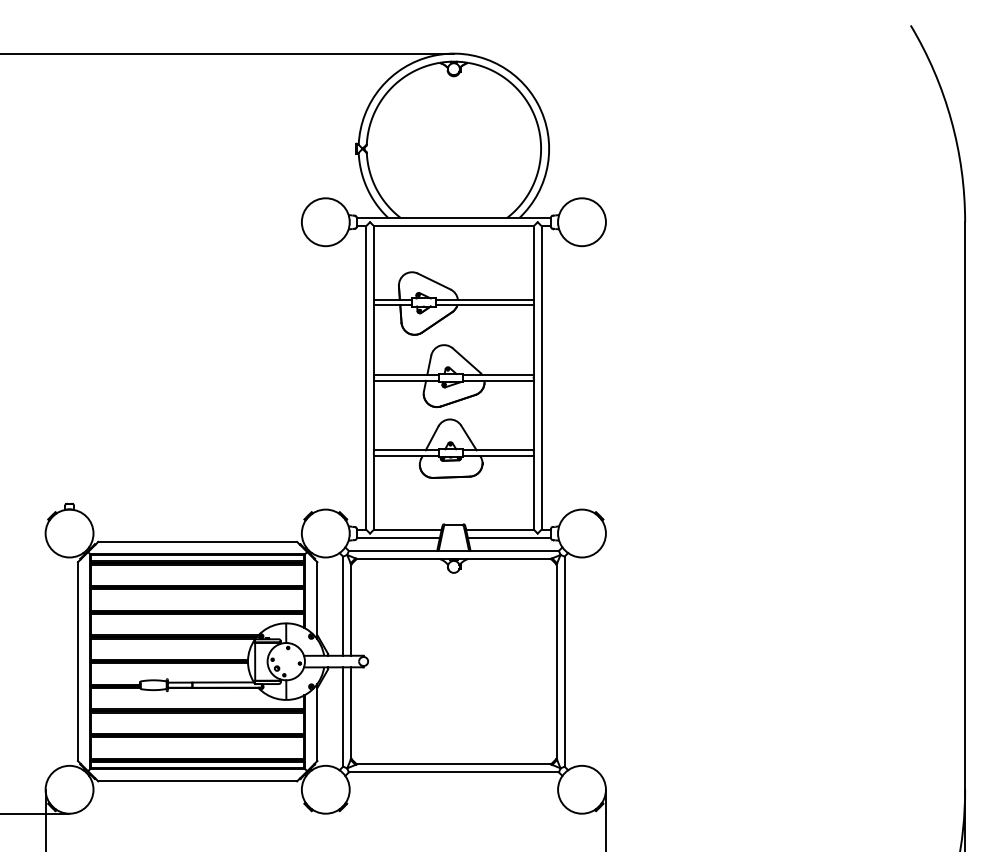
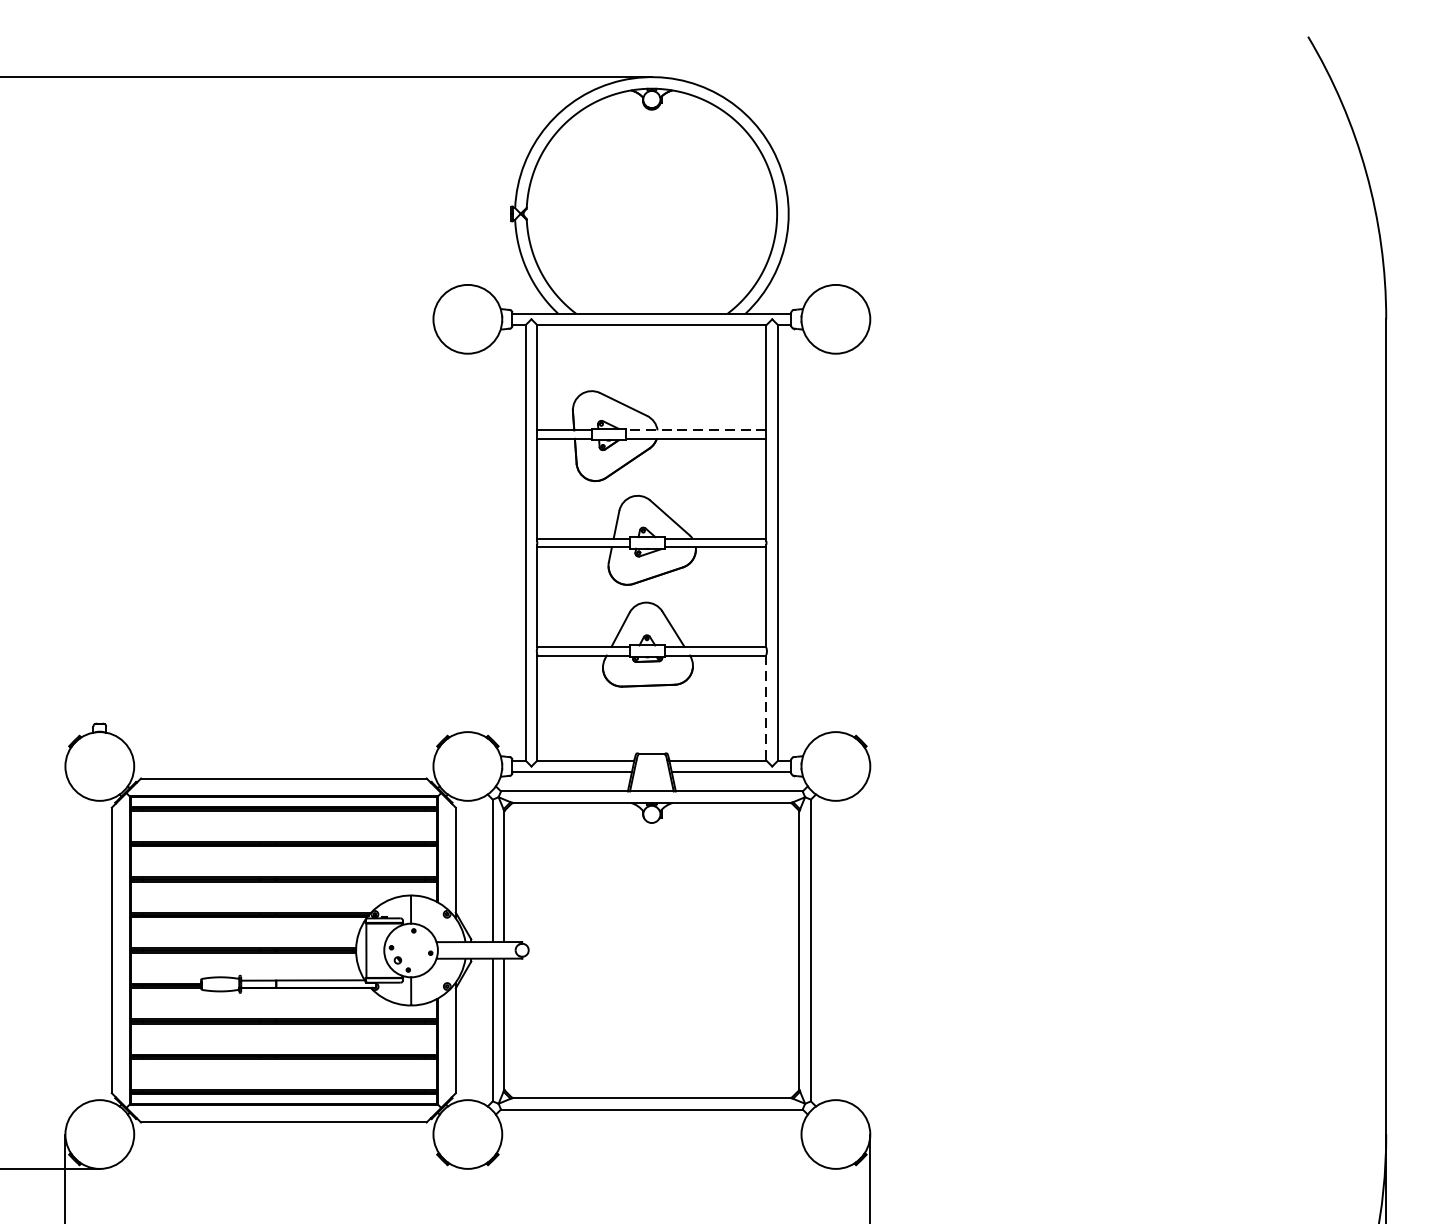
line: (484, 299) -> (695, 430), solid -> dashed
line: (533, 492) -> (766, 707), solid -> dashed

